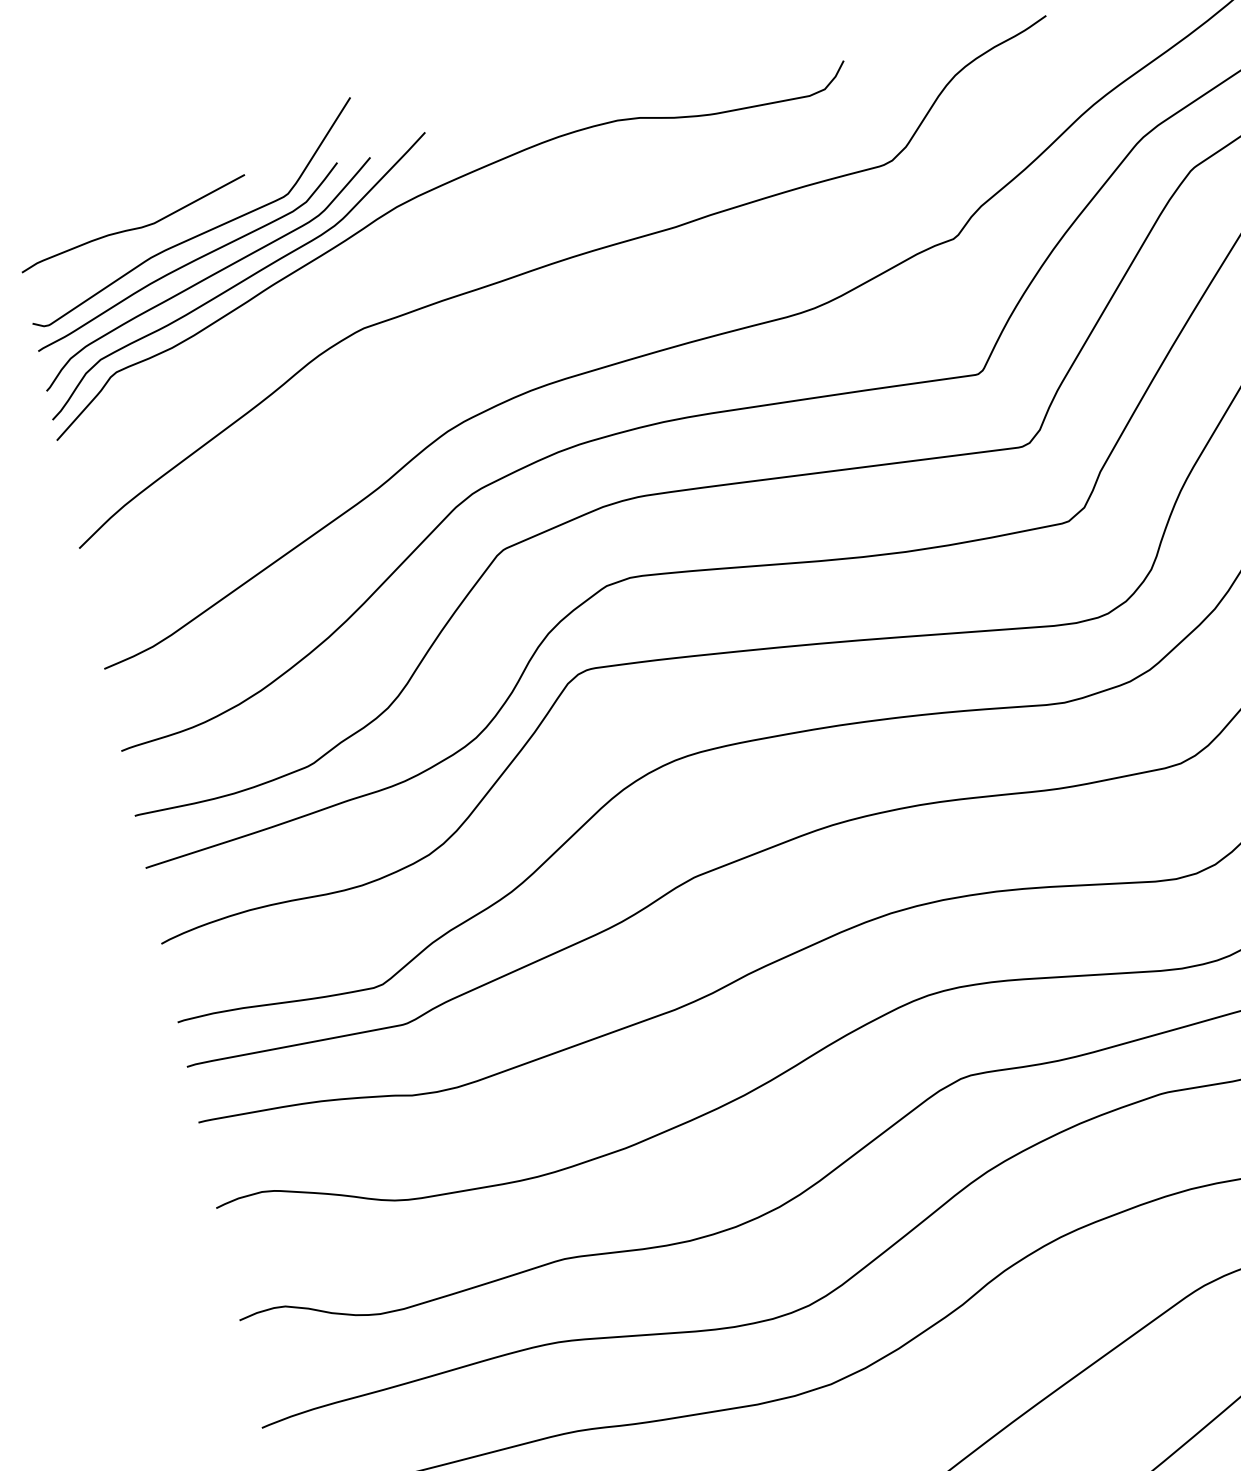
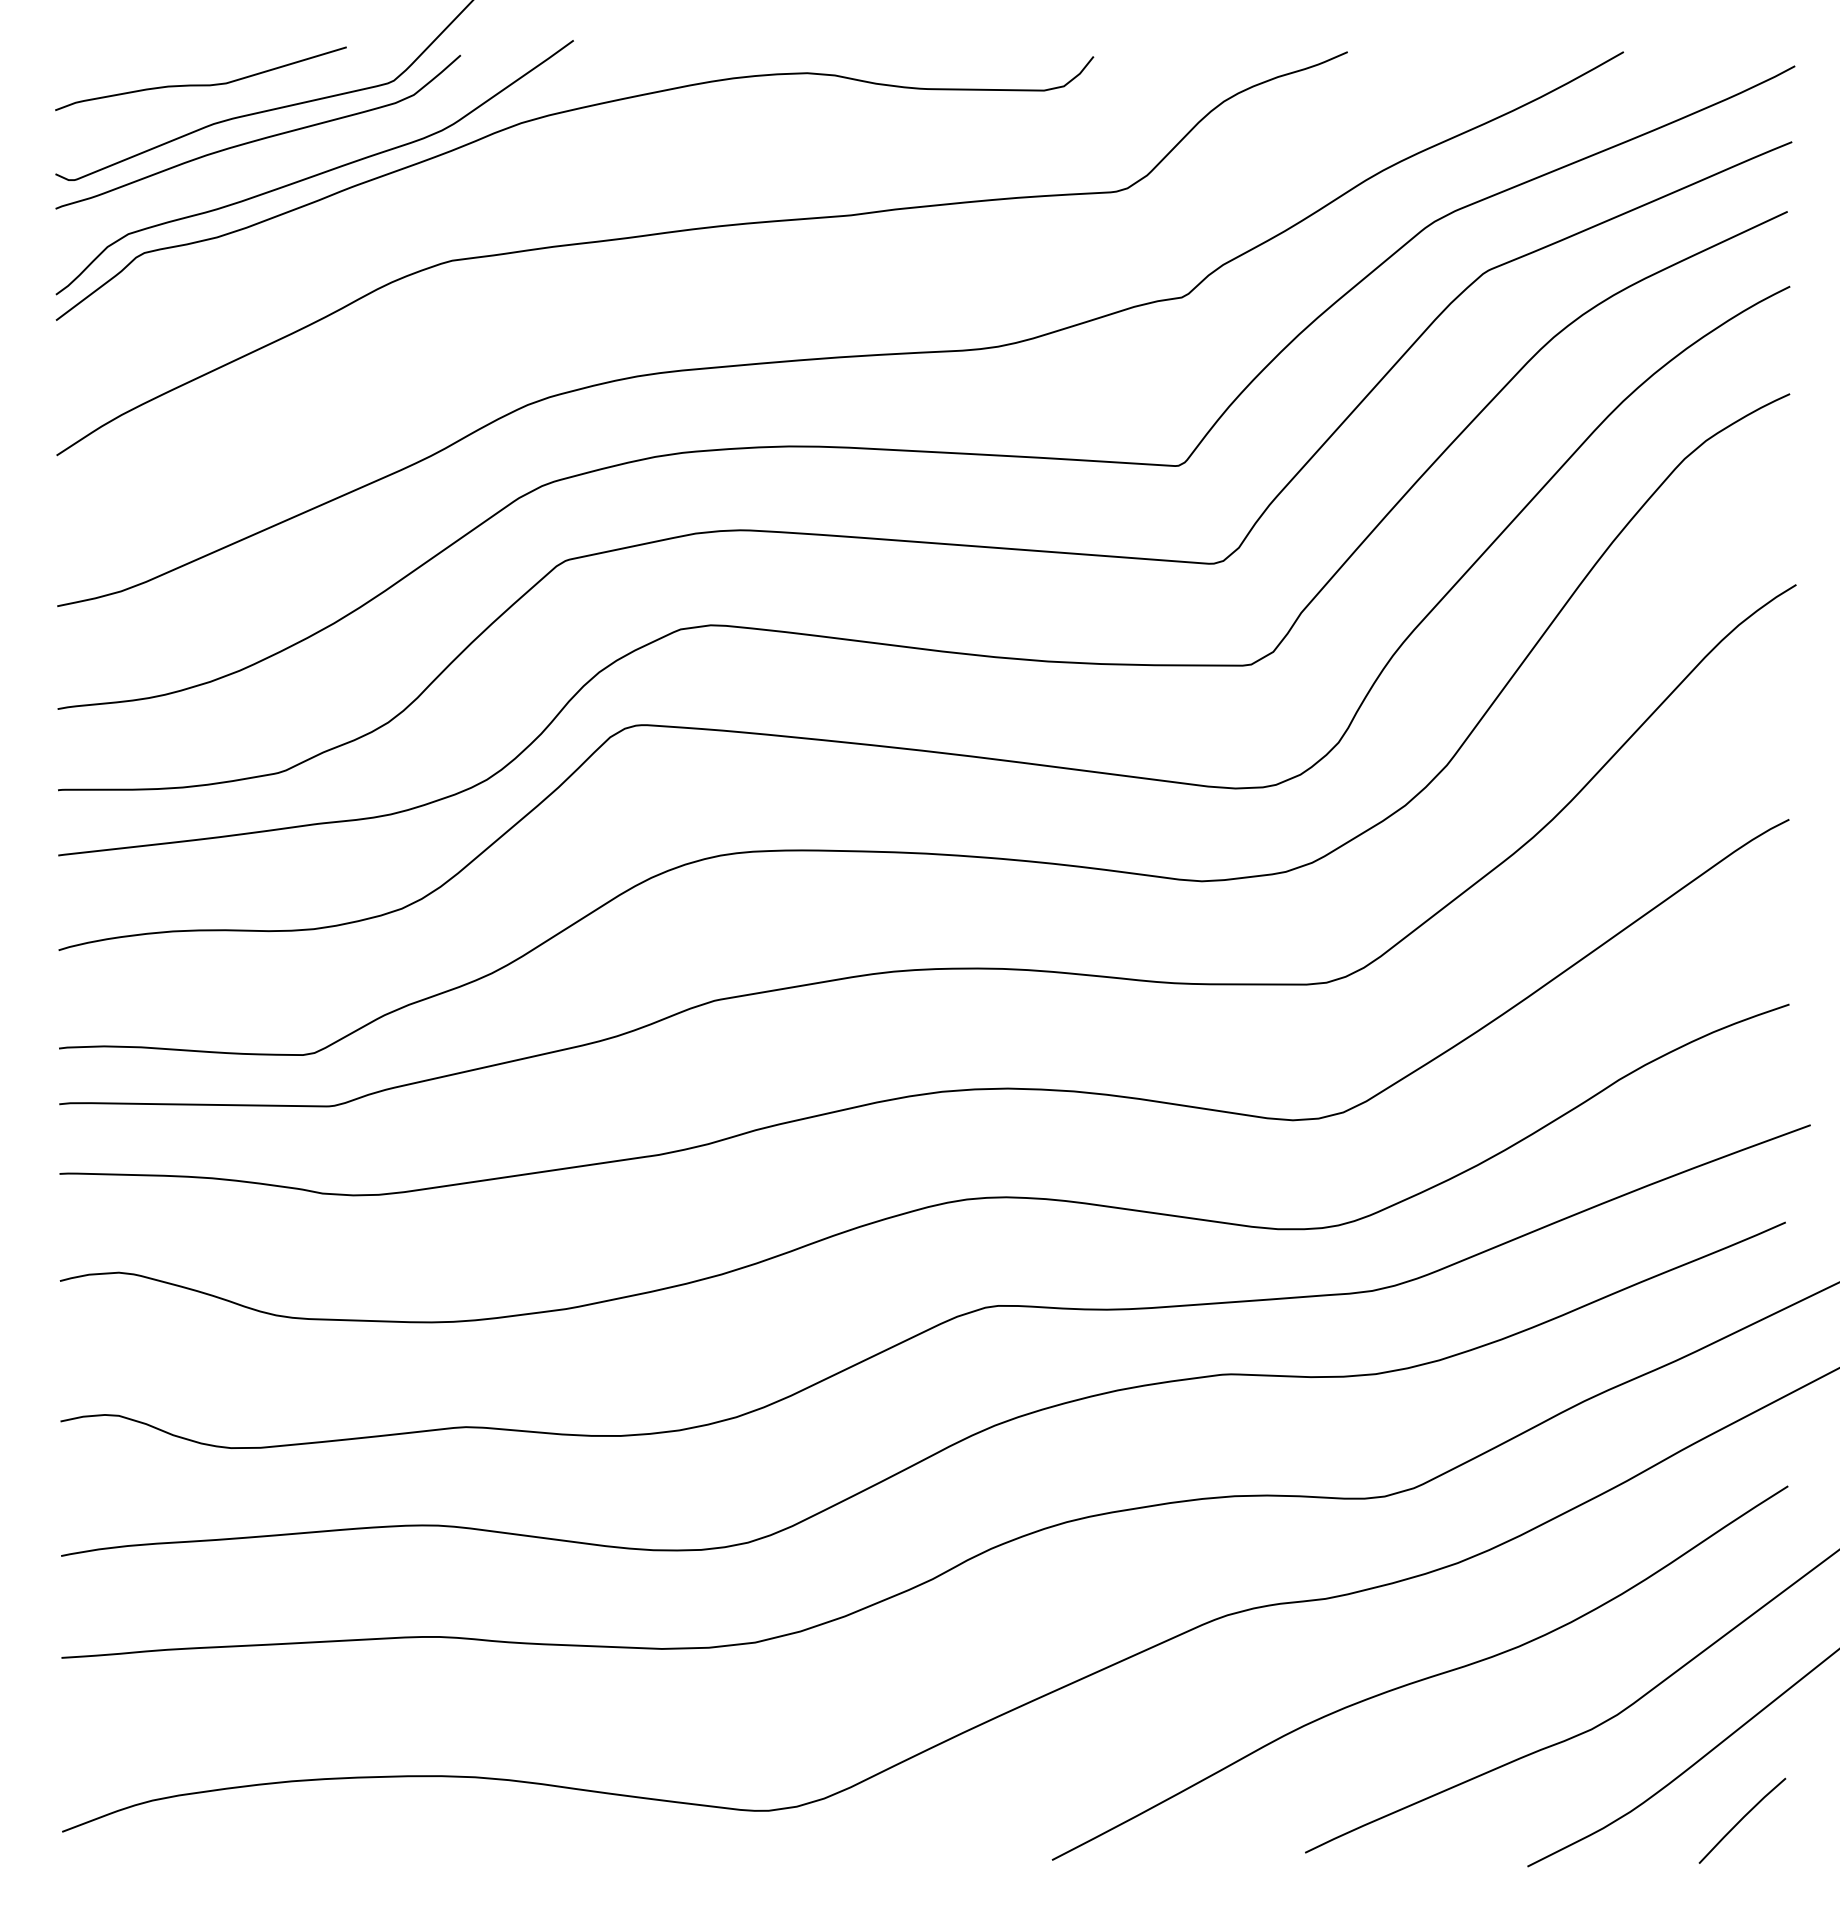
curve: (210, 275) -> (280, 159), removed

